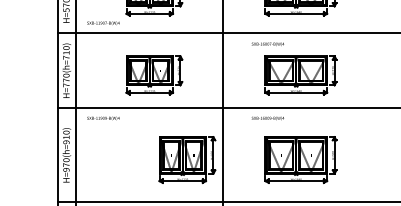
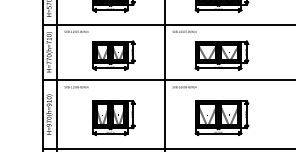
text: (103, 22) -> (76, 31), moved
text: (267, 43) -> (184, 31), moved
text: (267, 118) -> (184, 87), moved
part: (187, 159) -> (114, 117), moved

